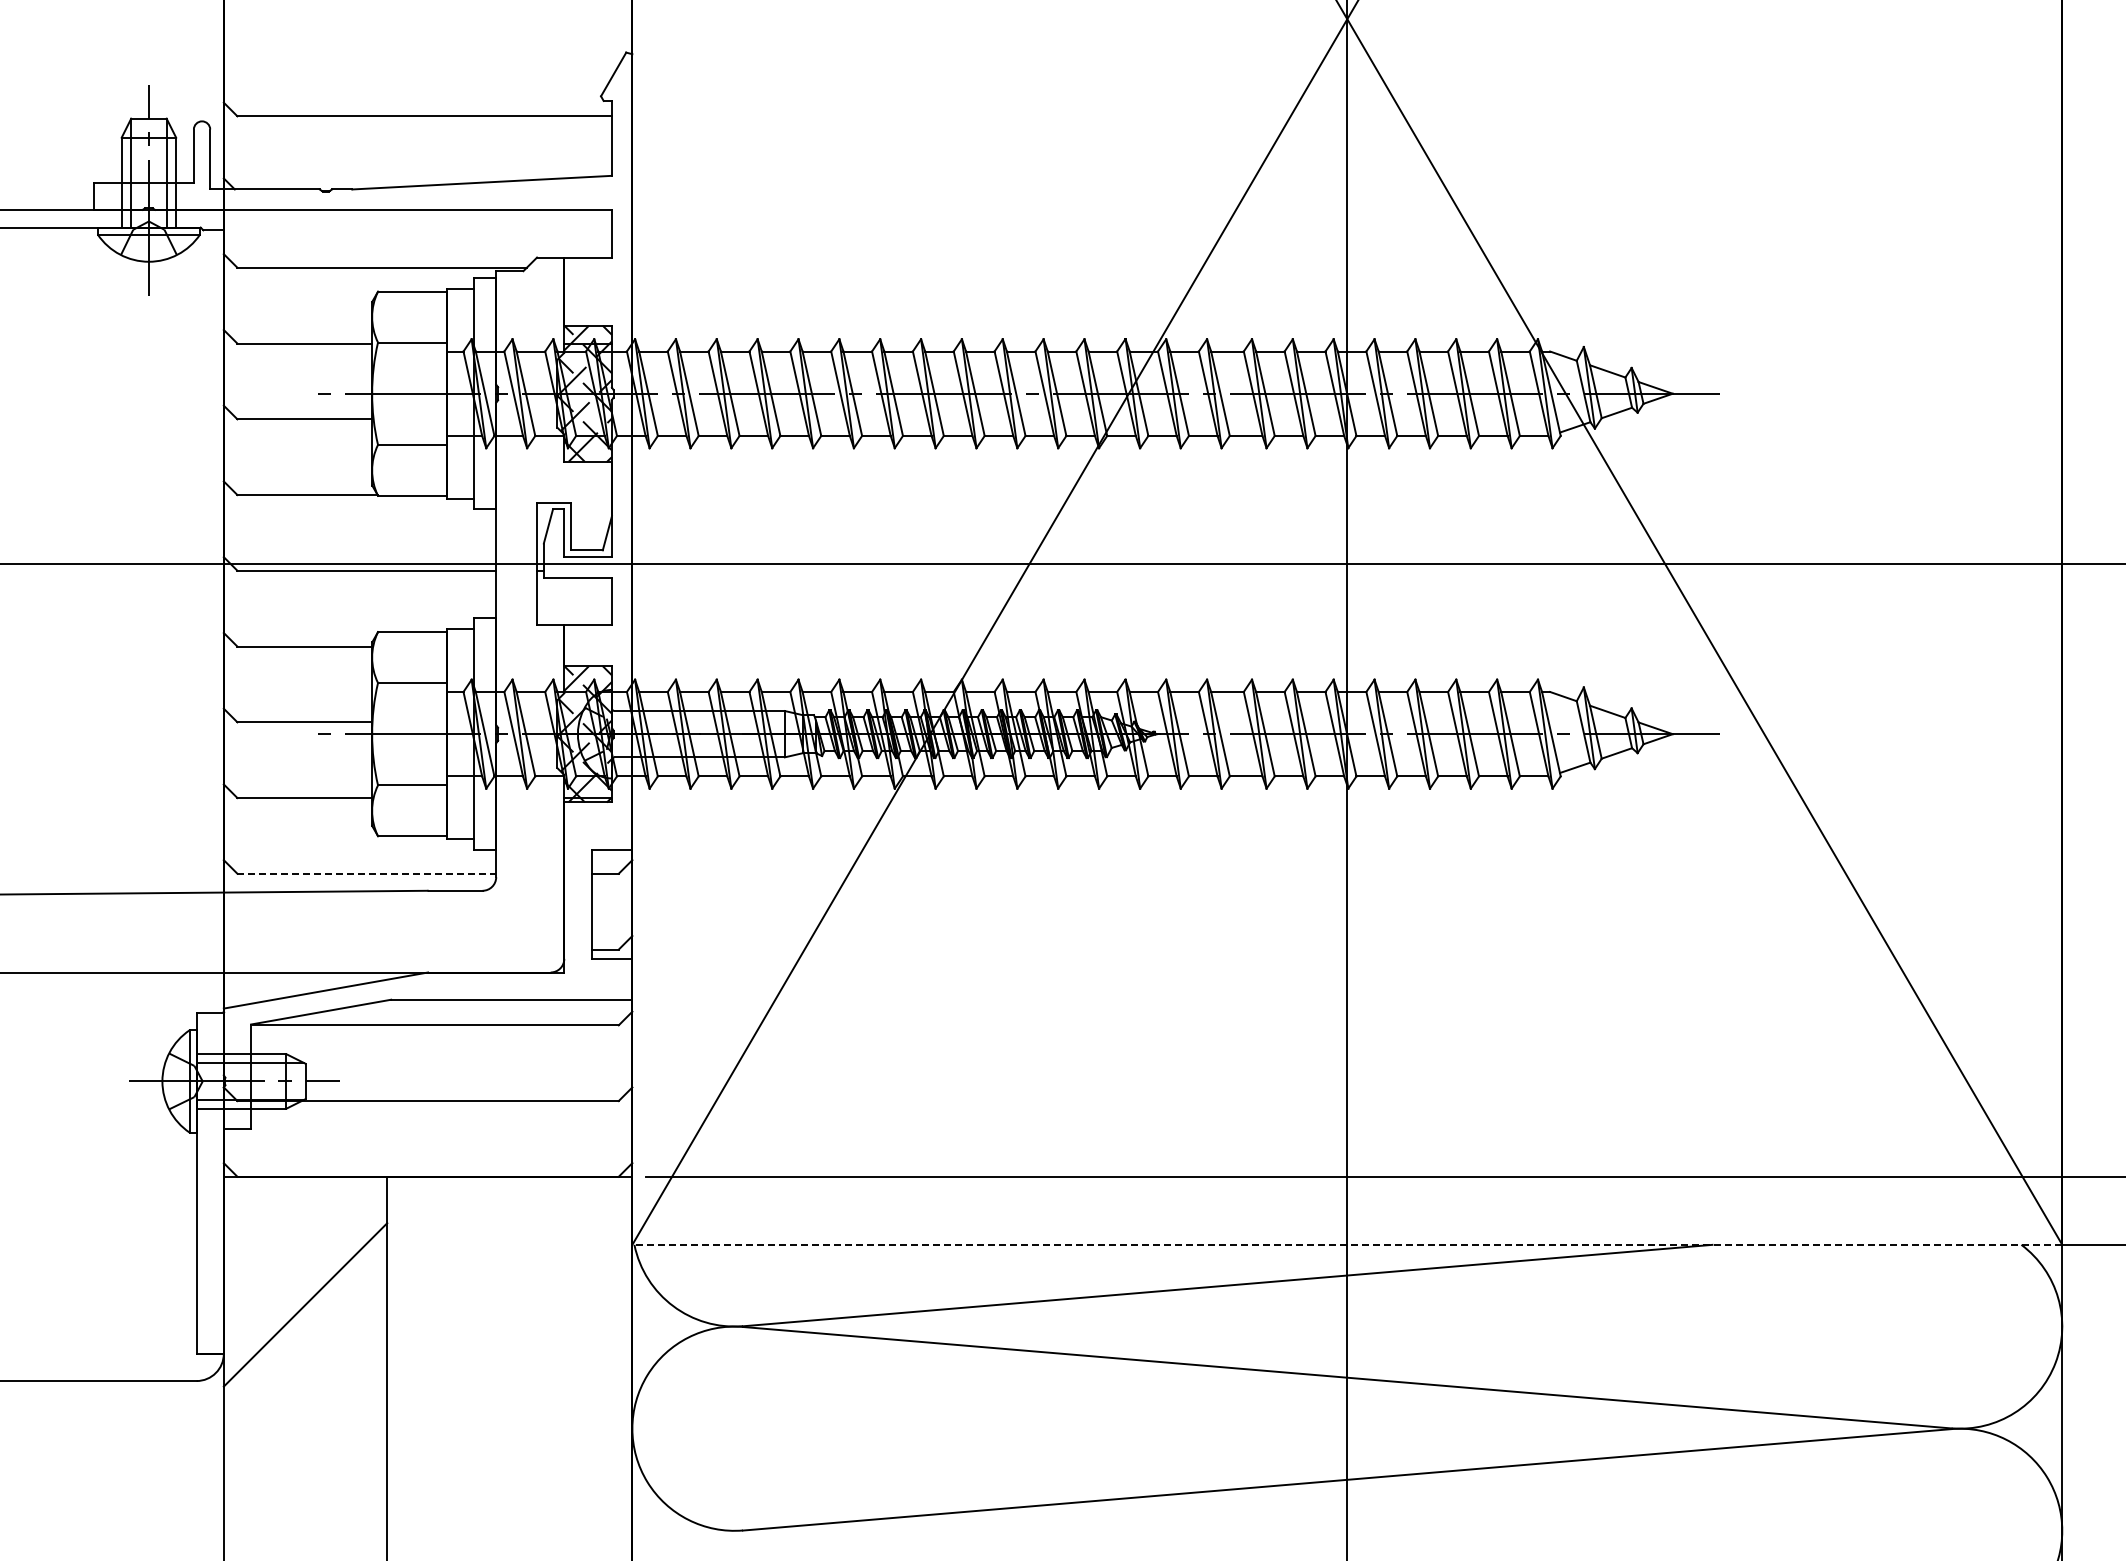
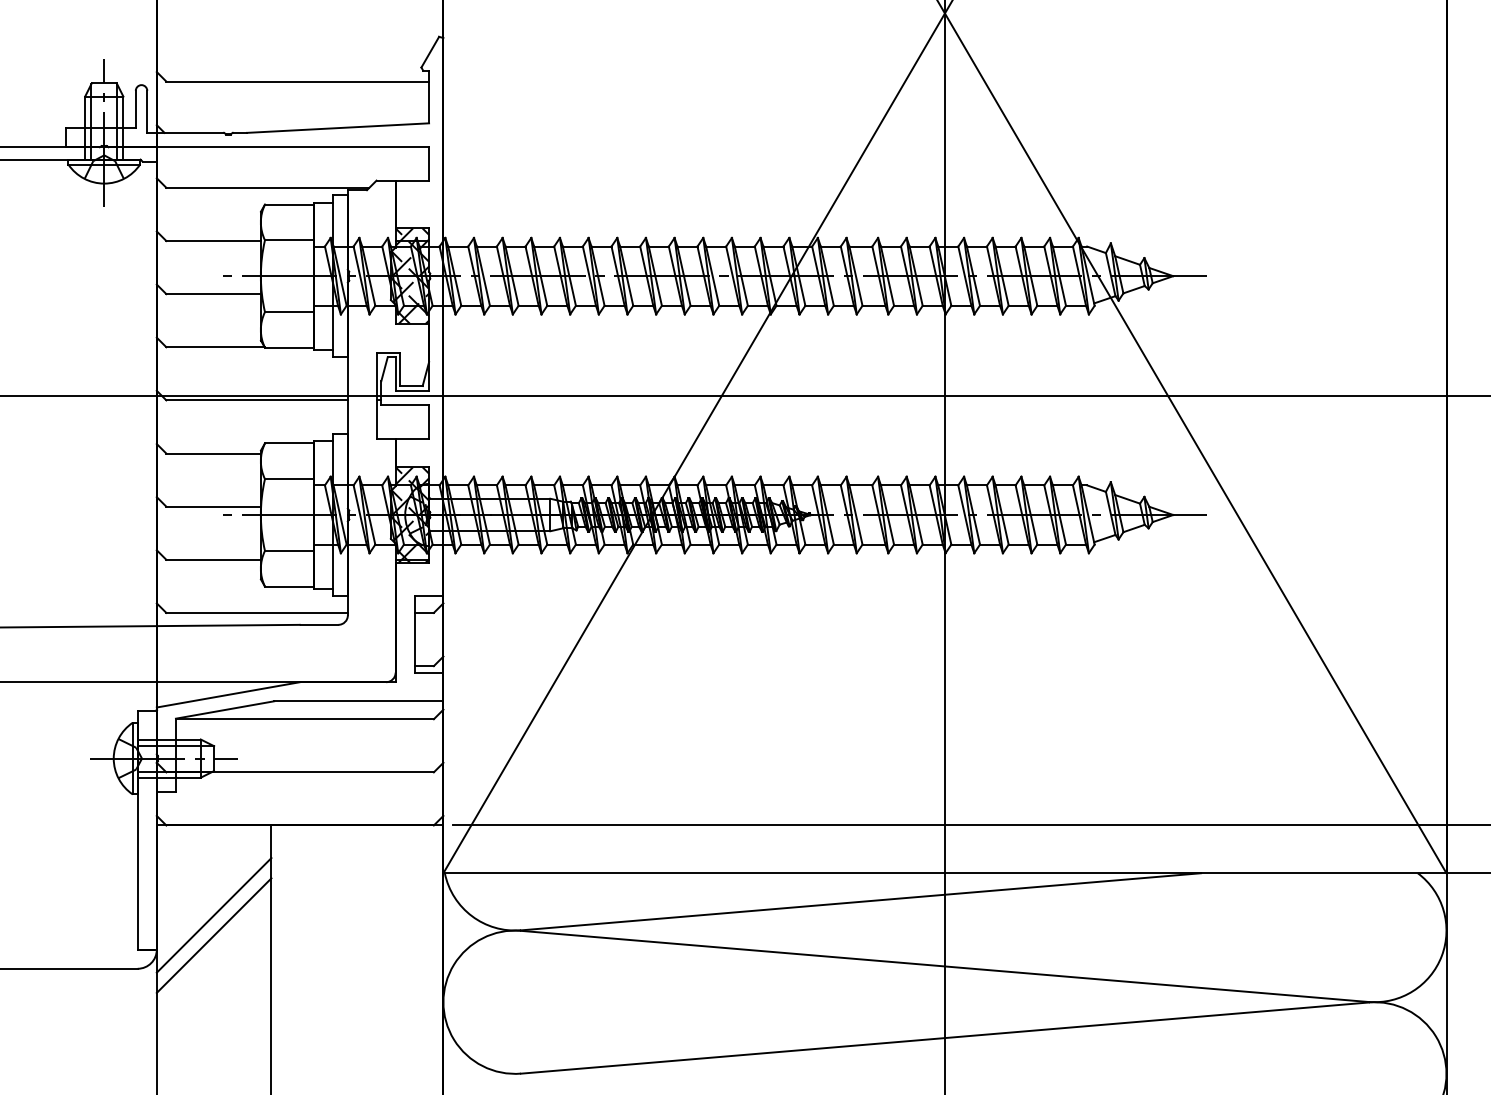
line: (367, 873) -> (257, 612), dashed -> solid
line: (1347, 1244) -> (945, 872), dashed -> solid
line: (305, 1333) -> (214, 935), added

